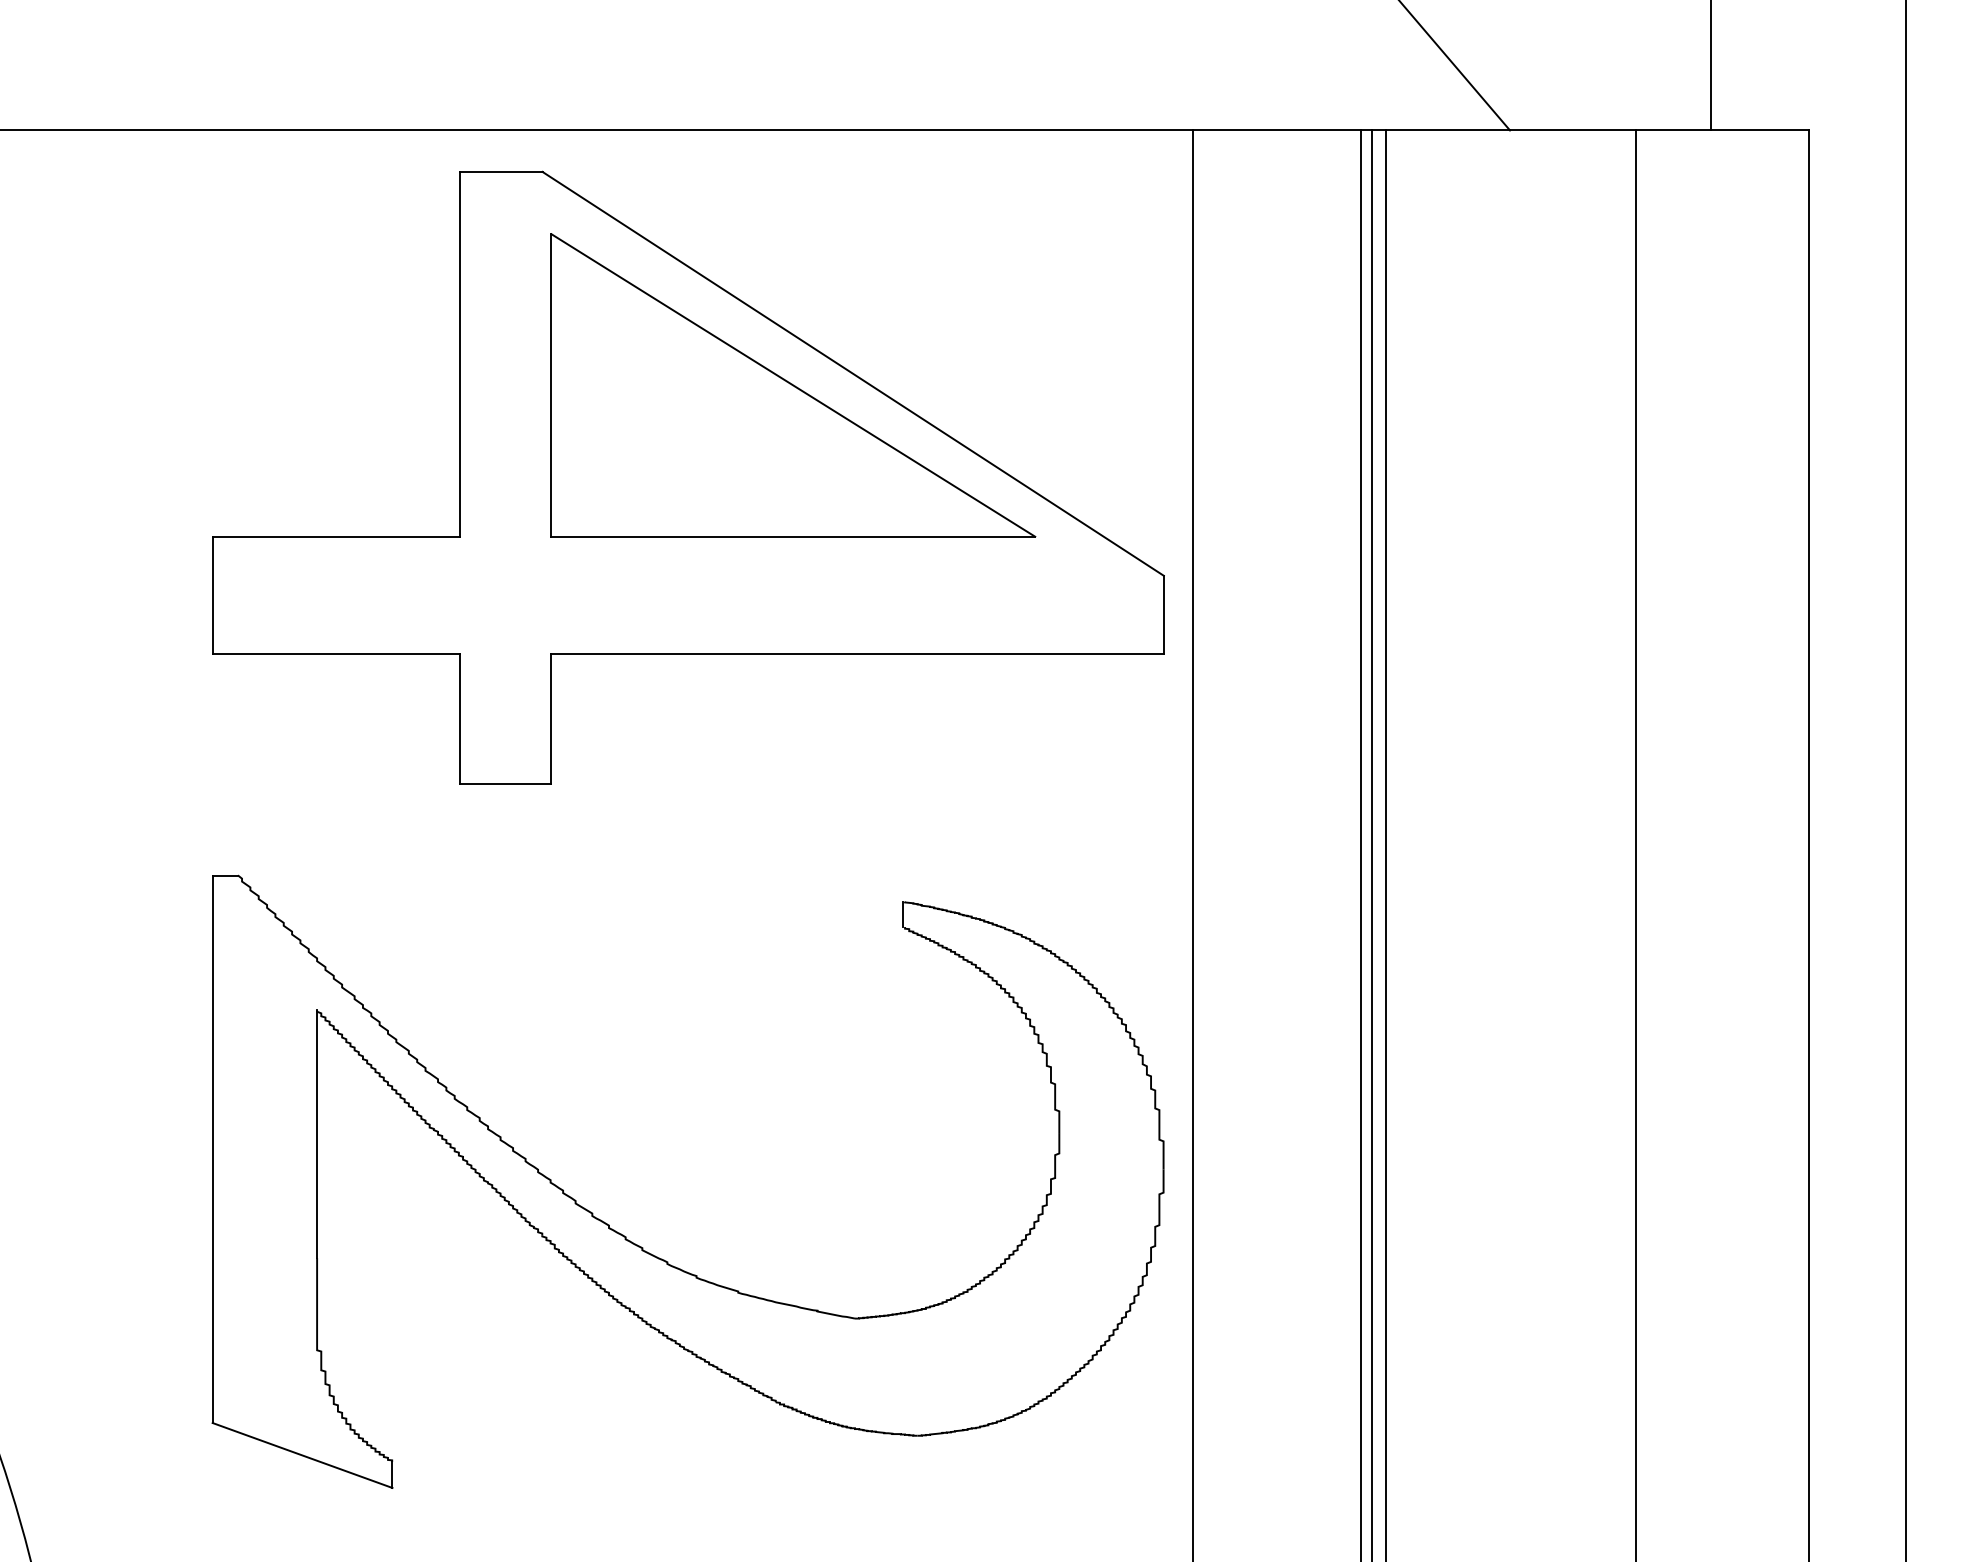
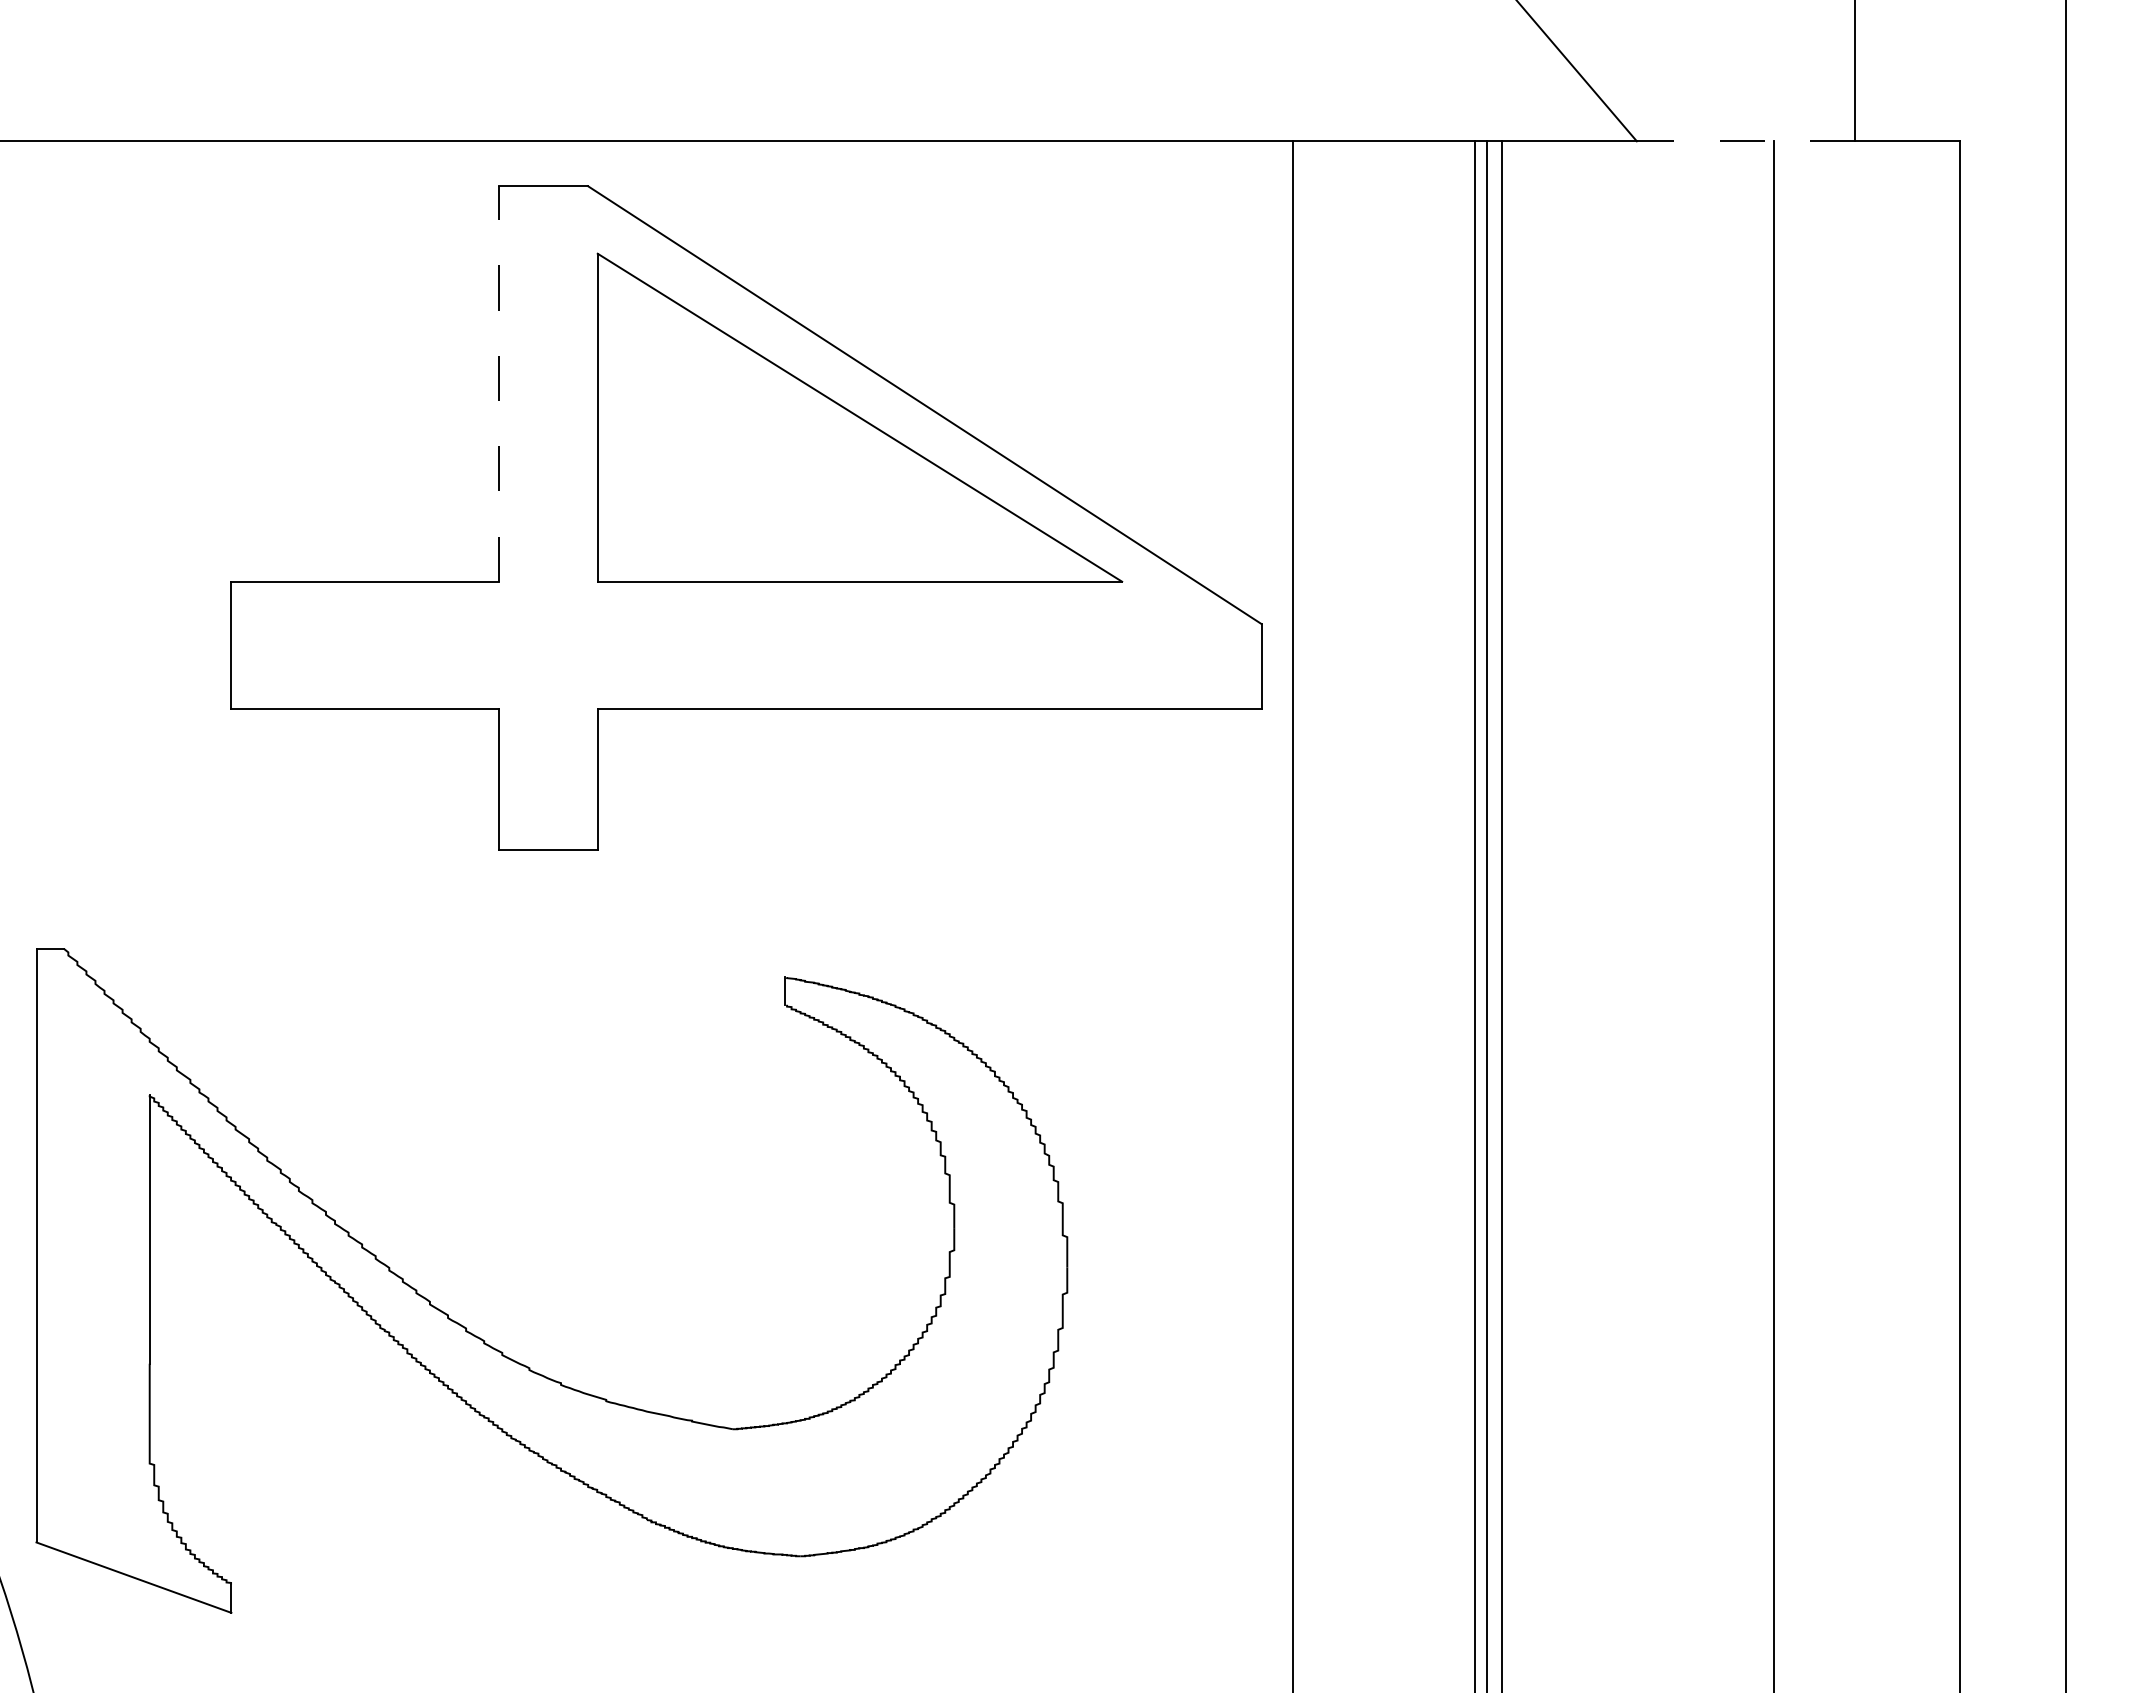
line: (1610, 130) -> (1745, 141), solid -> dashed
line: (459, 353) -> (498, 383), solid -> dashed
part: (642, 1246) -> (502, 1351), moved

